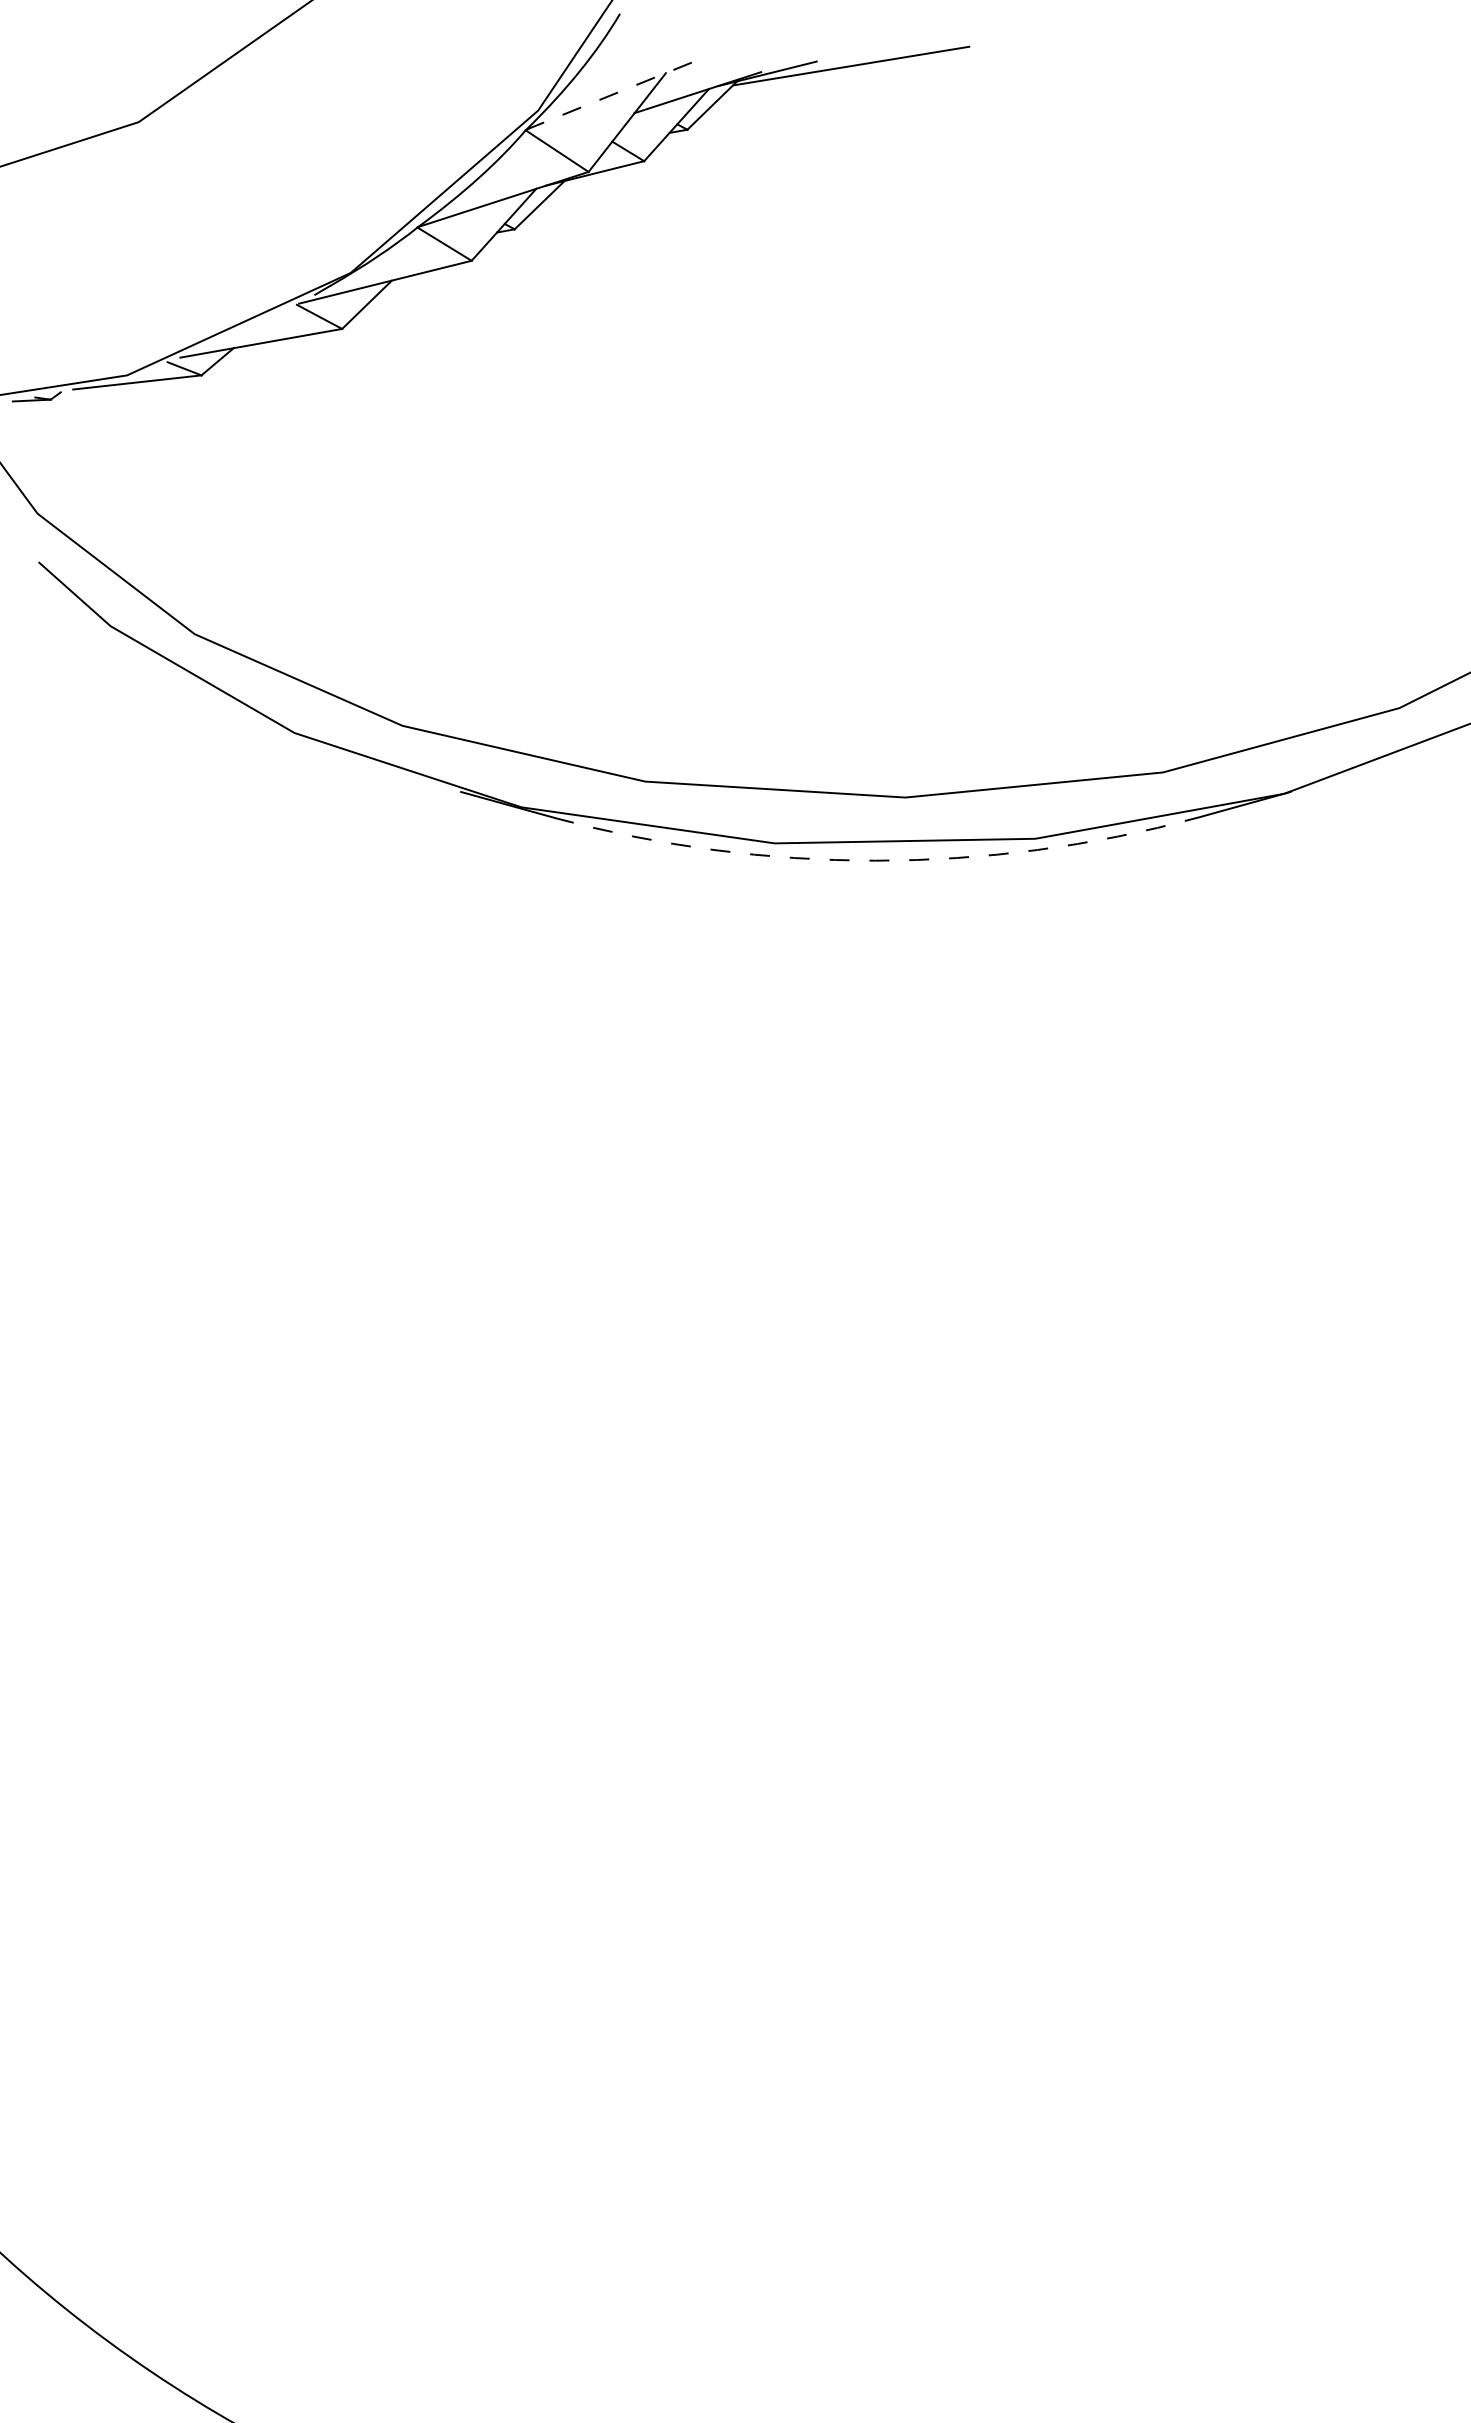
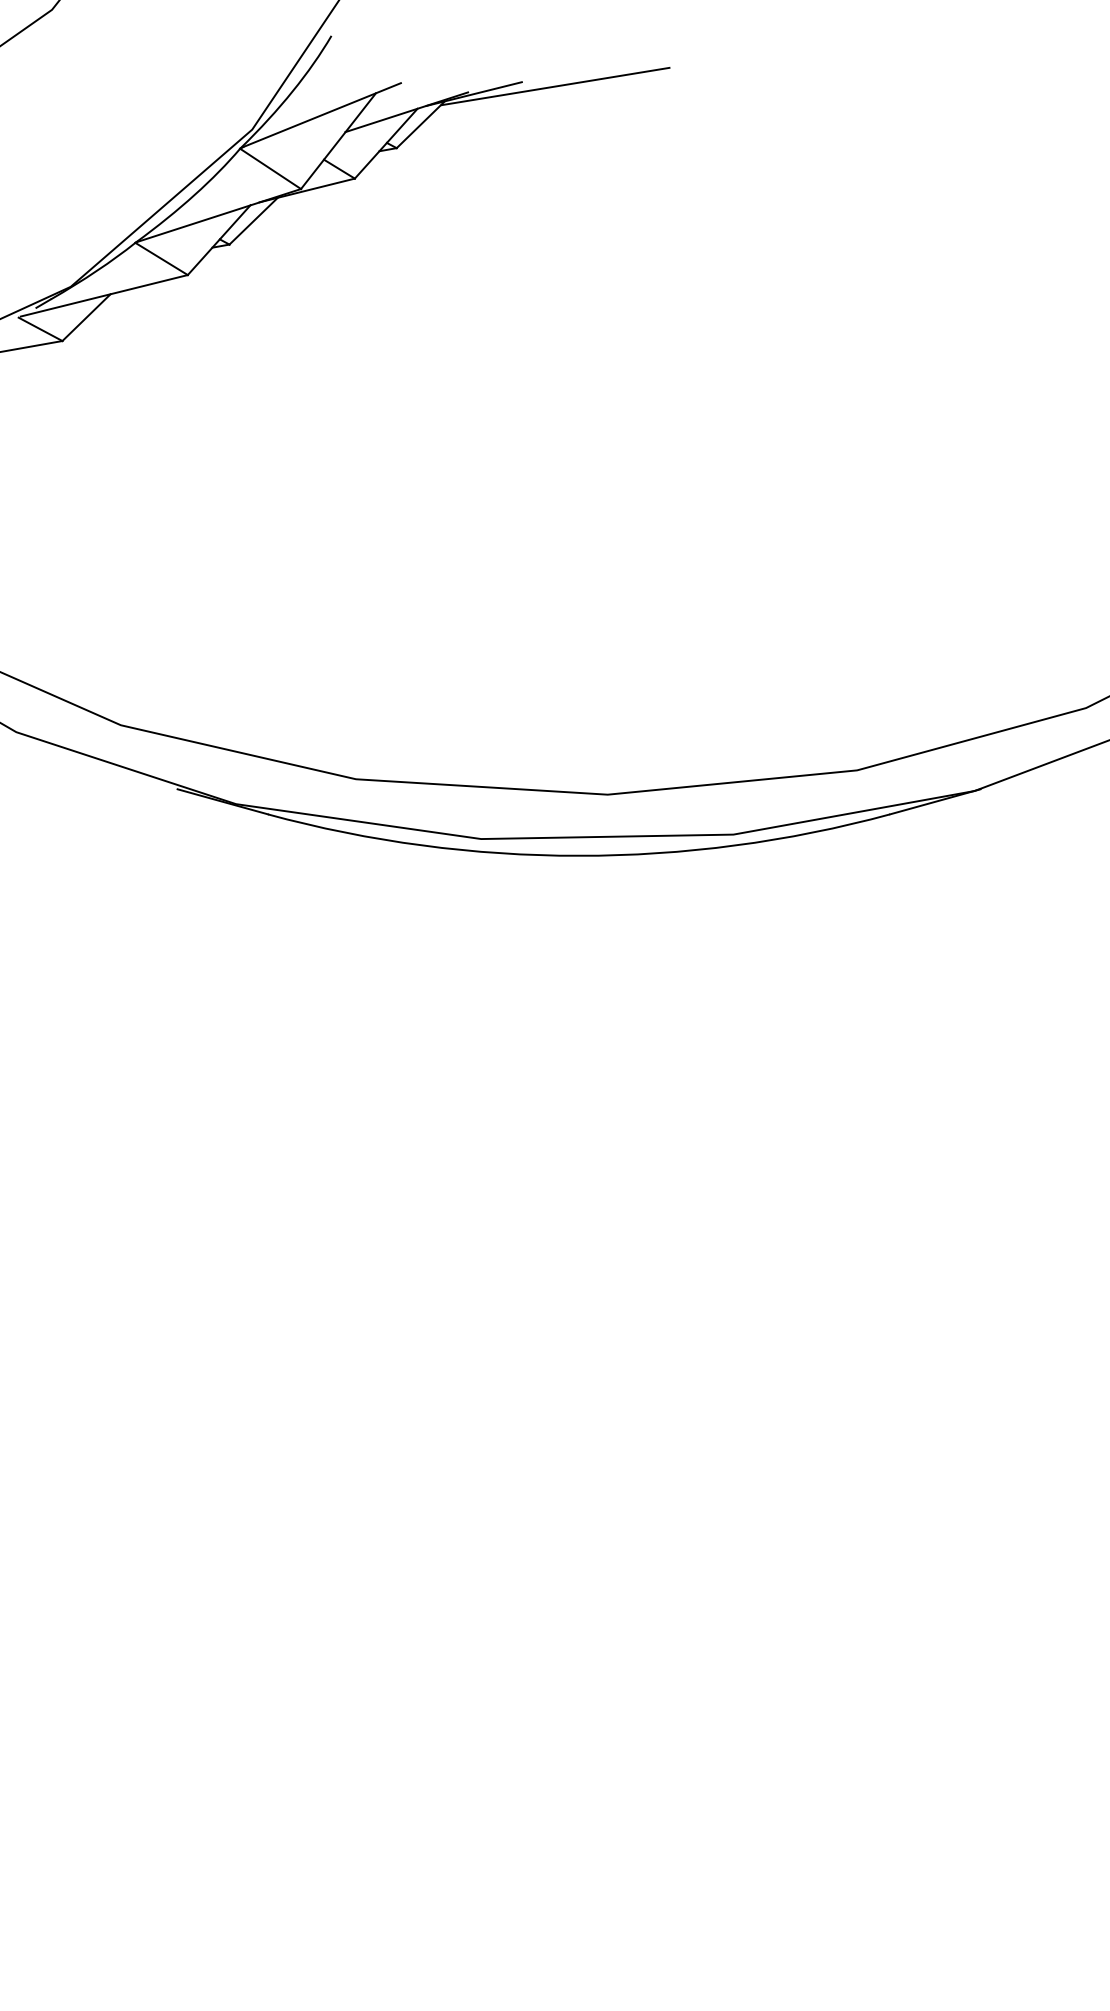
line: (608, 96) -> (320, 115), dashed -> solid
arc: (875, 860) -> (578, 855), dashed -> solid

